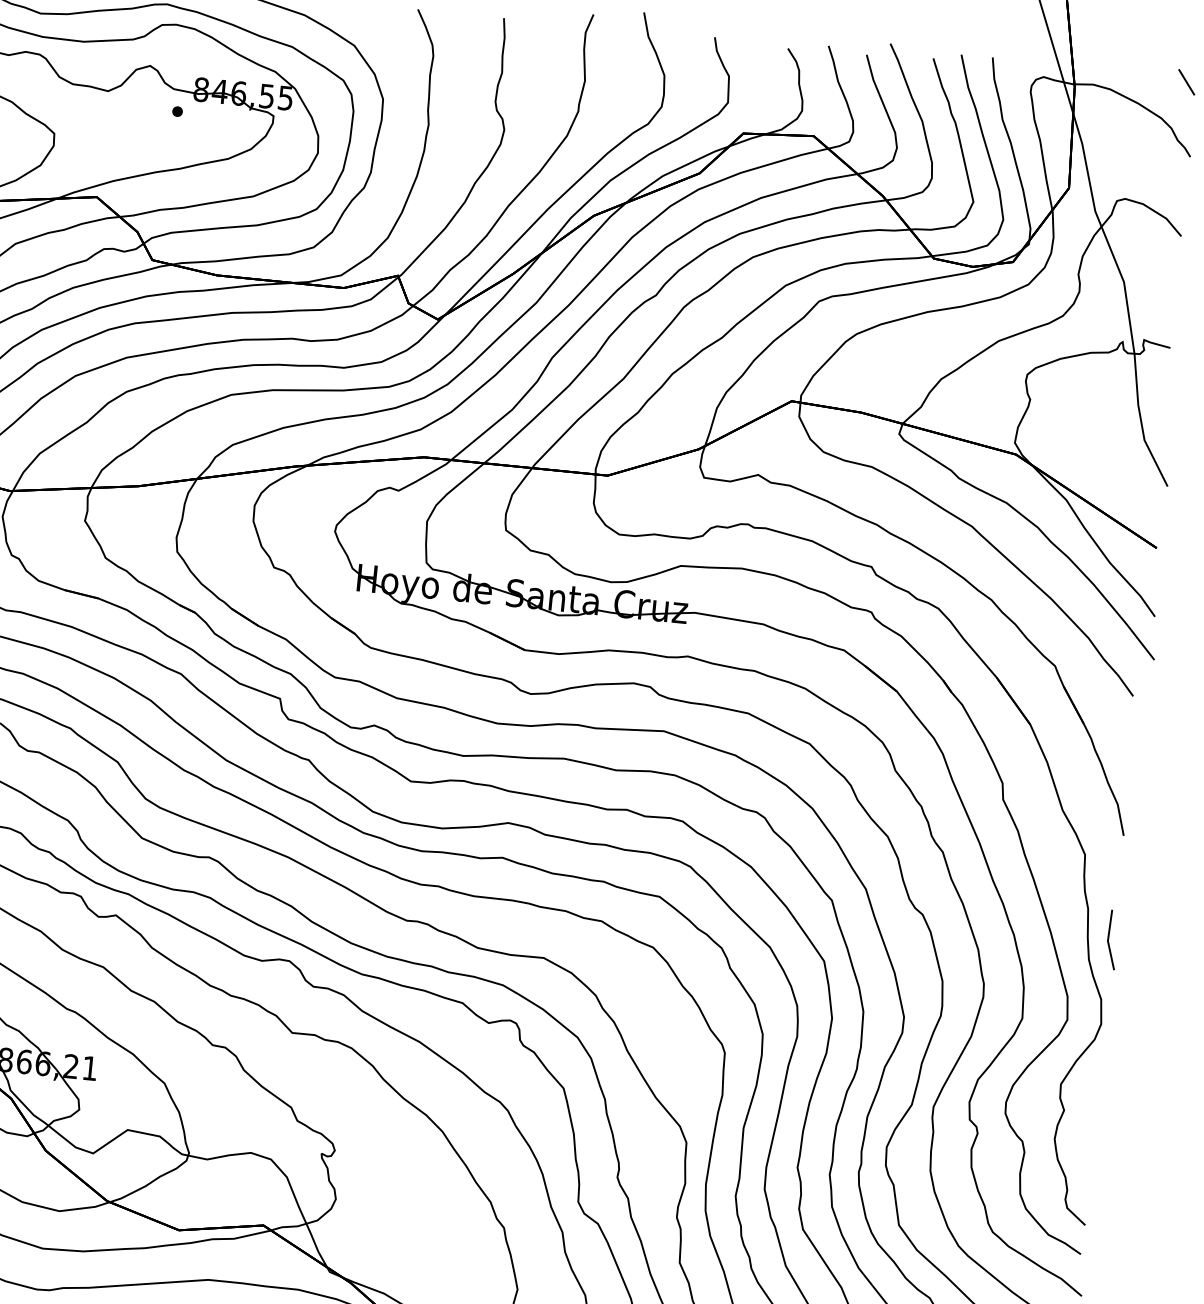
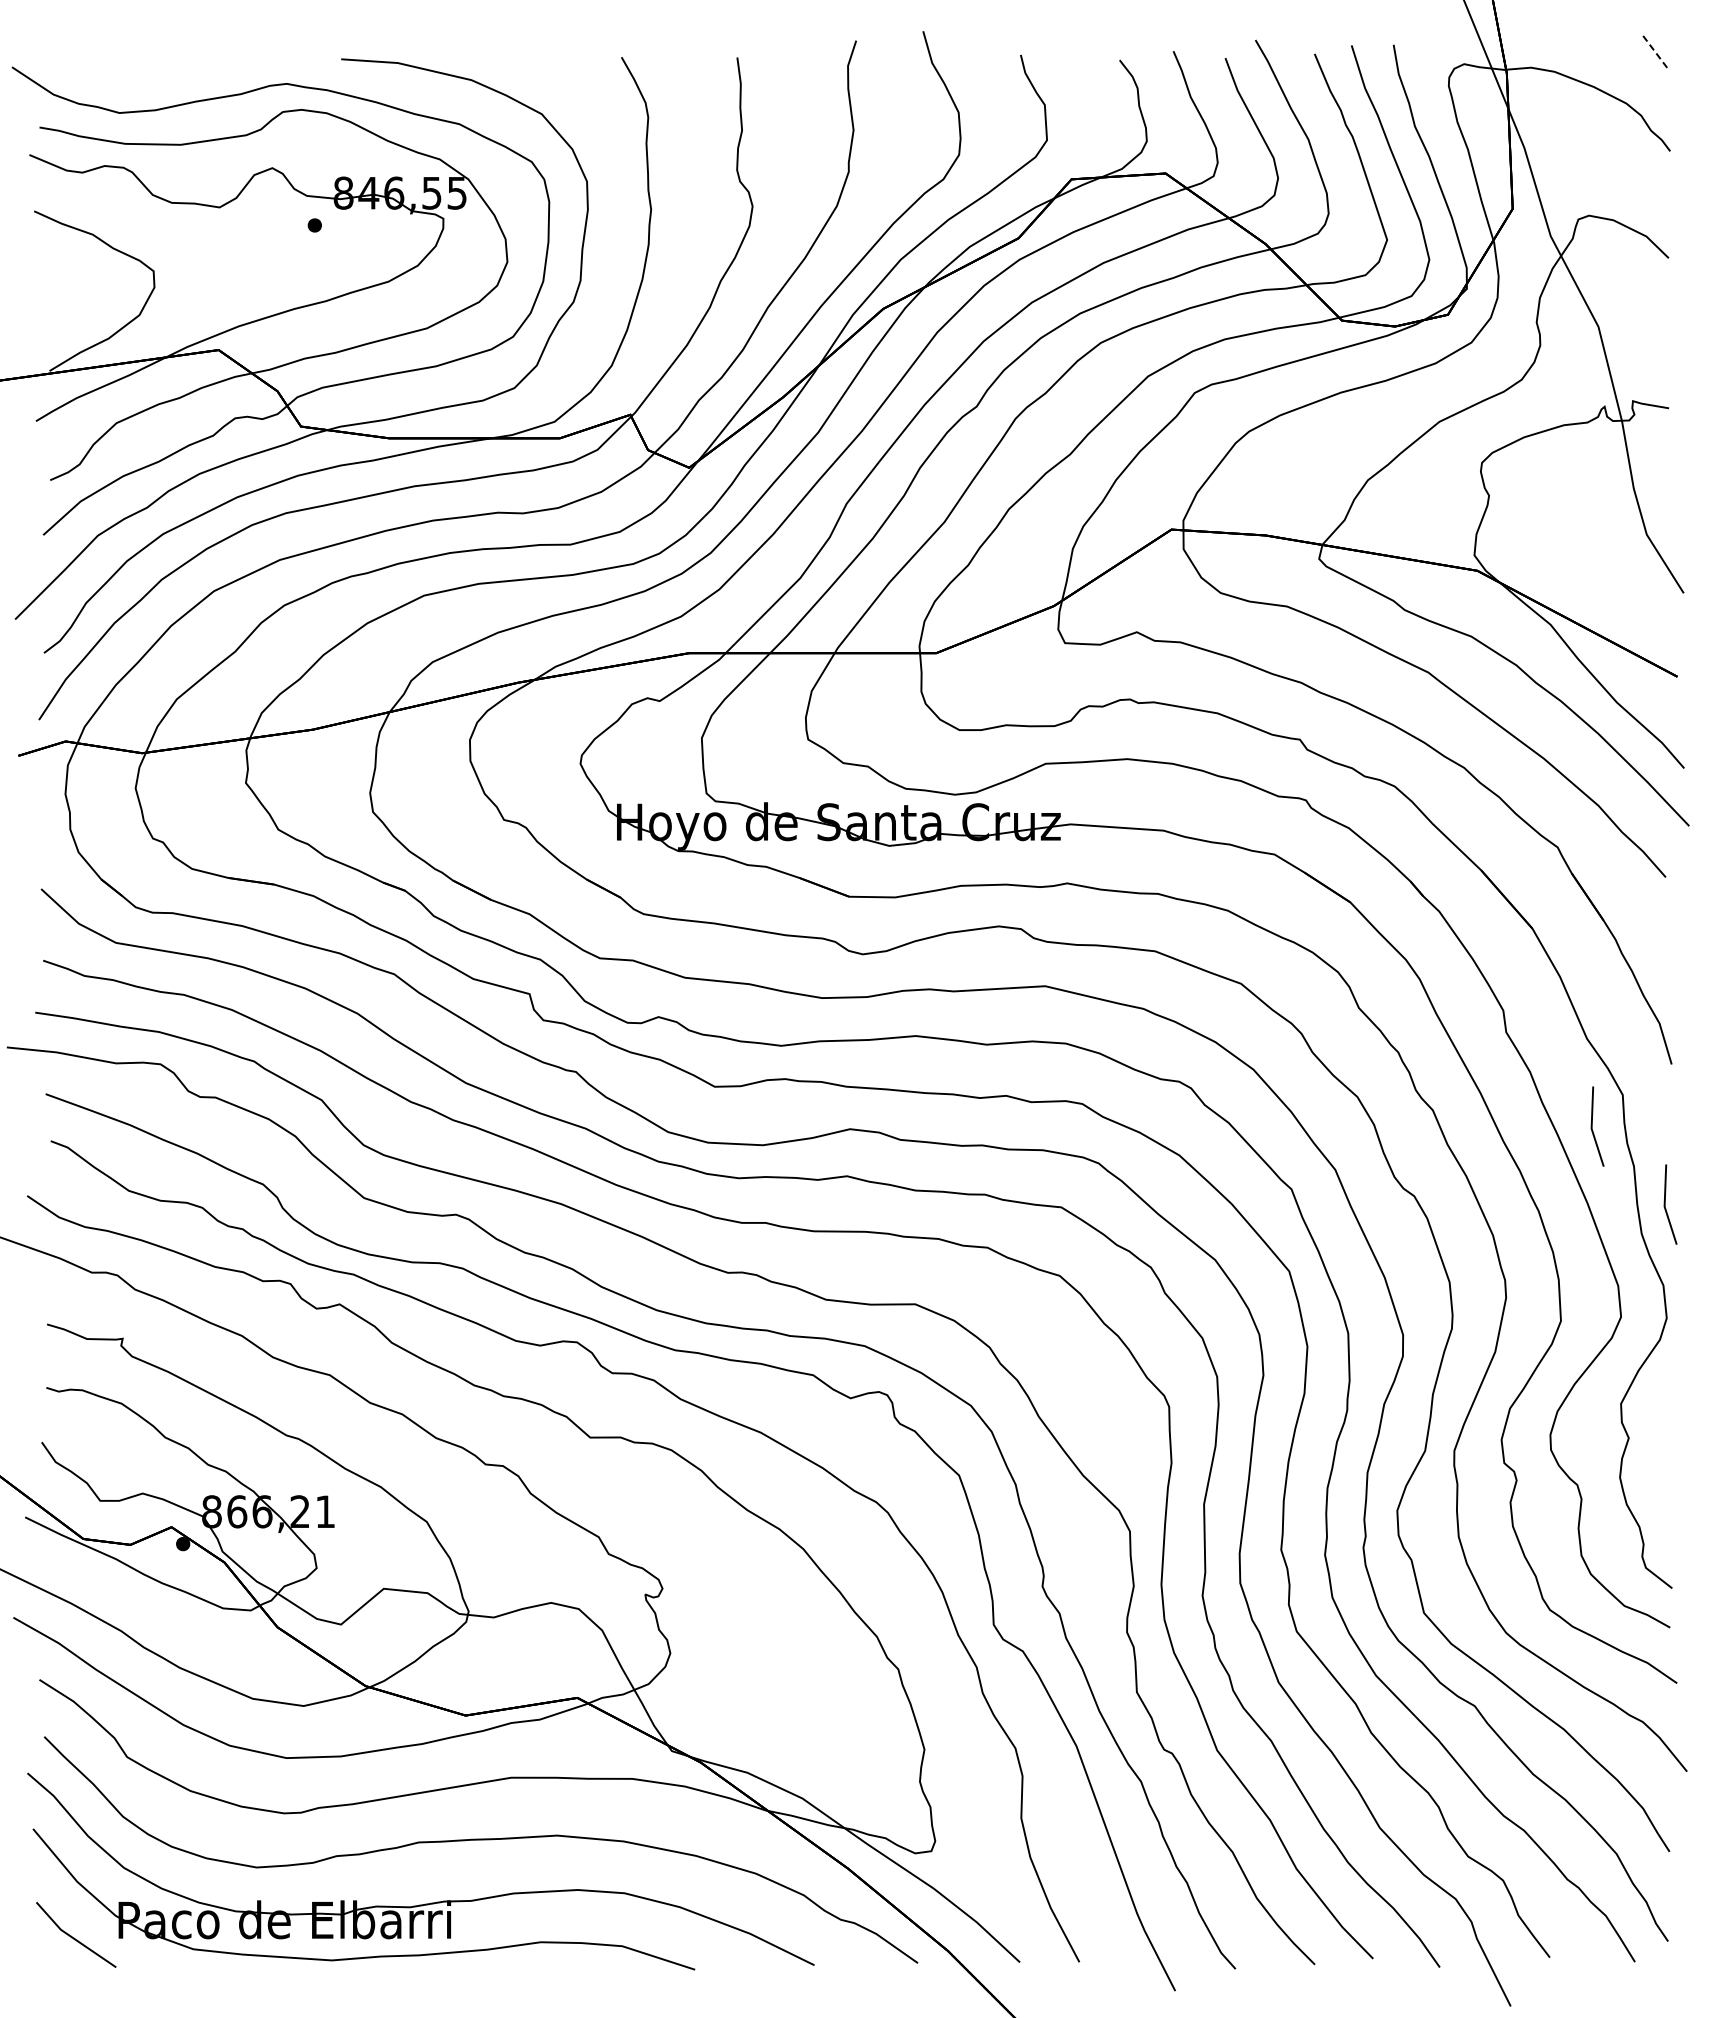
line: (1186, 82) -> (1655, 52), solid -> dashed
line: (1060, 876) -> (1592, 1126), added

